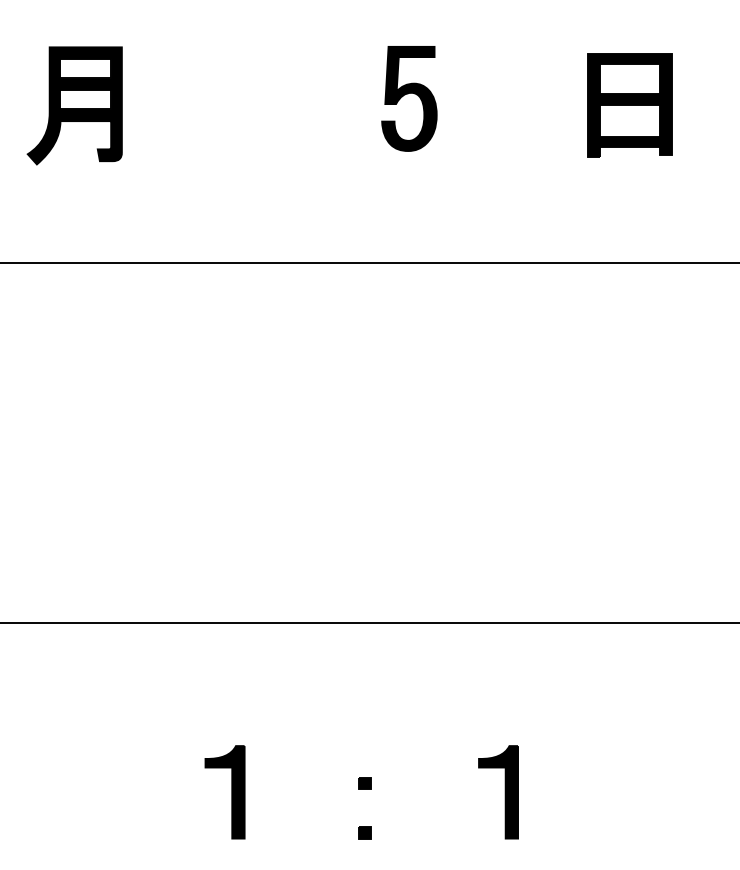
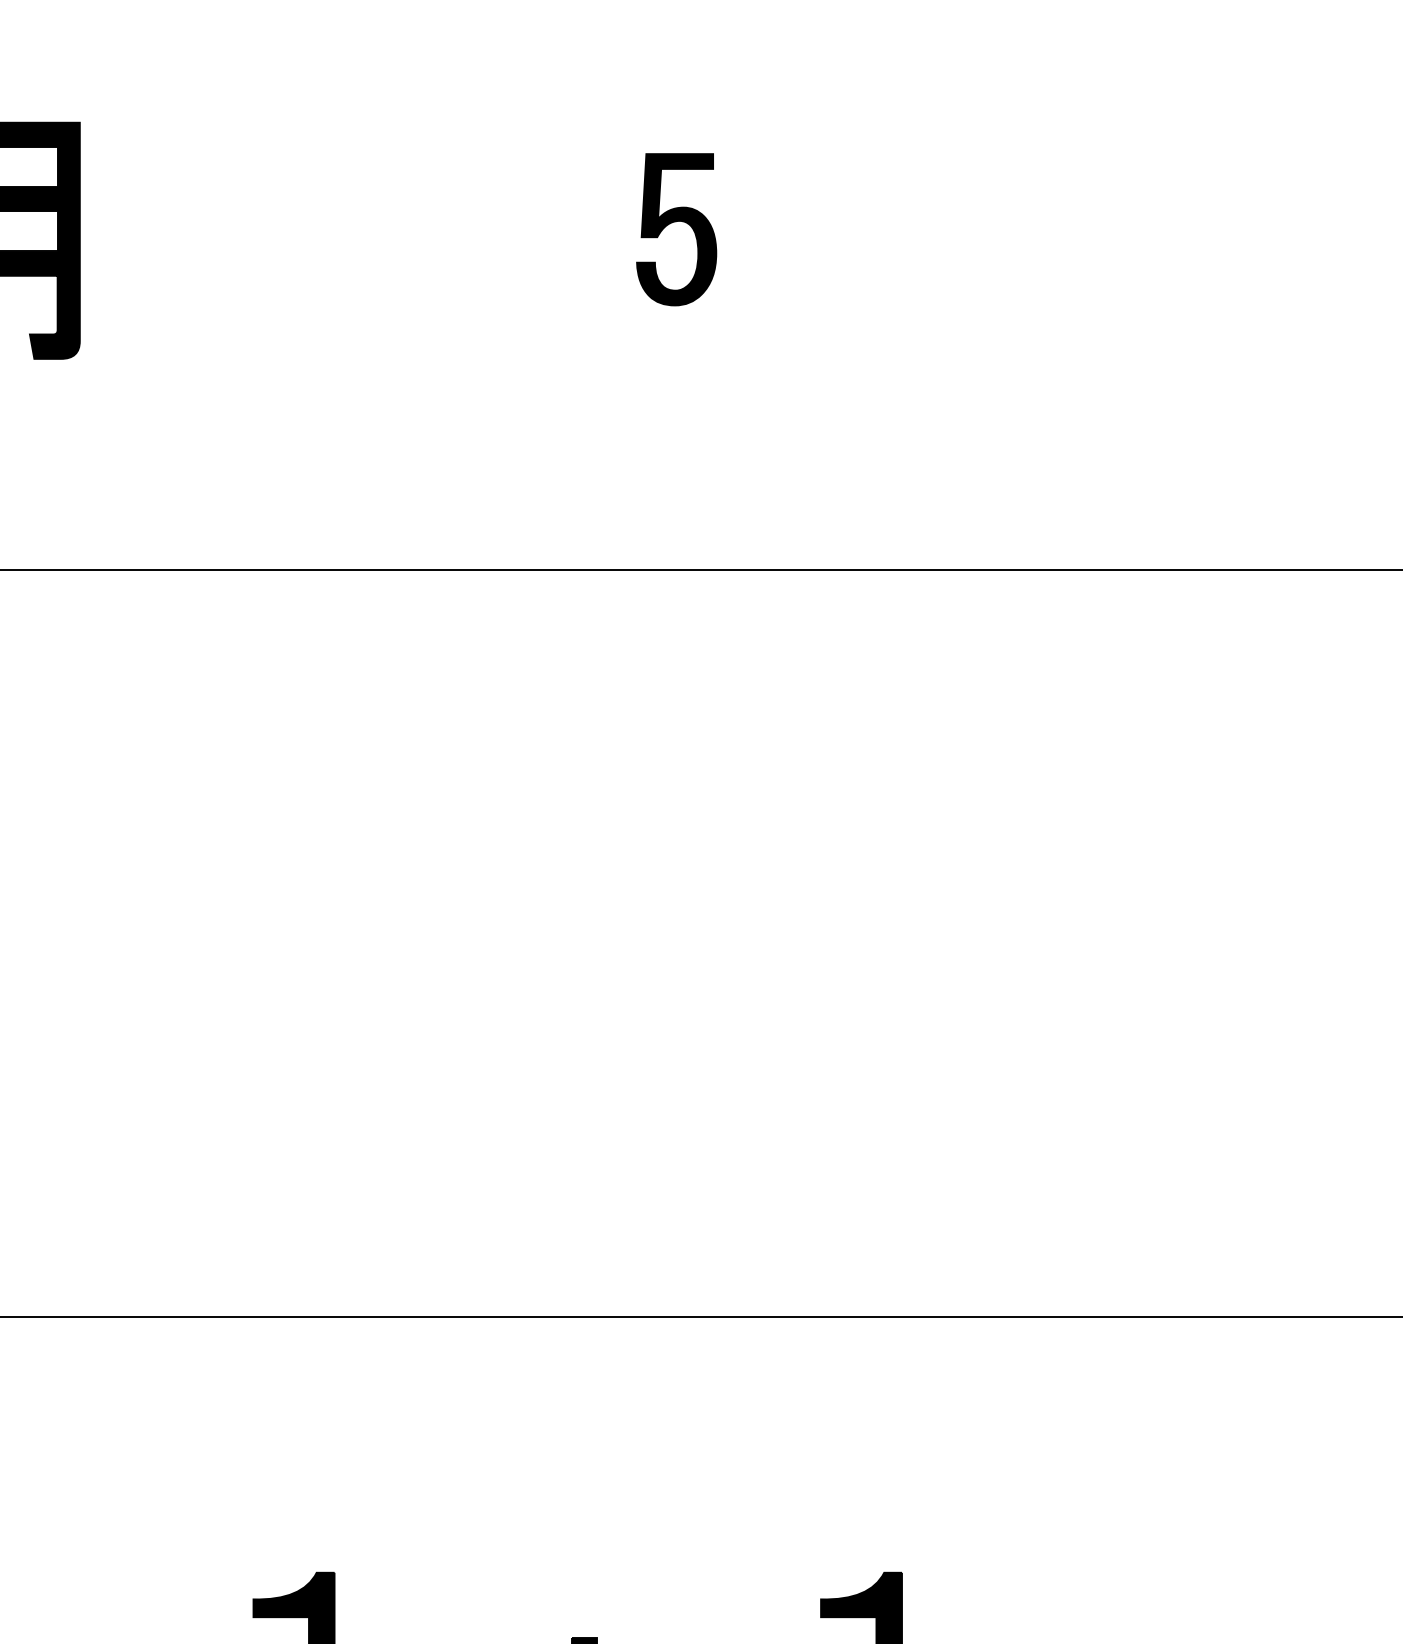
part: (409, 98) -> (676, 228), size x0.7
part: (629, 105) -> (1133, 243), removed

